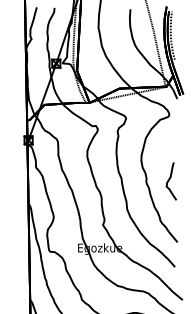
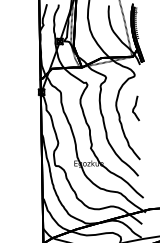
curve: (170, 179) -> (135, 107), moved

